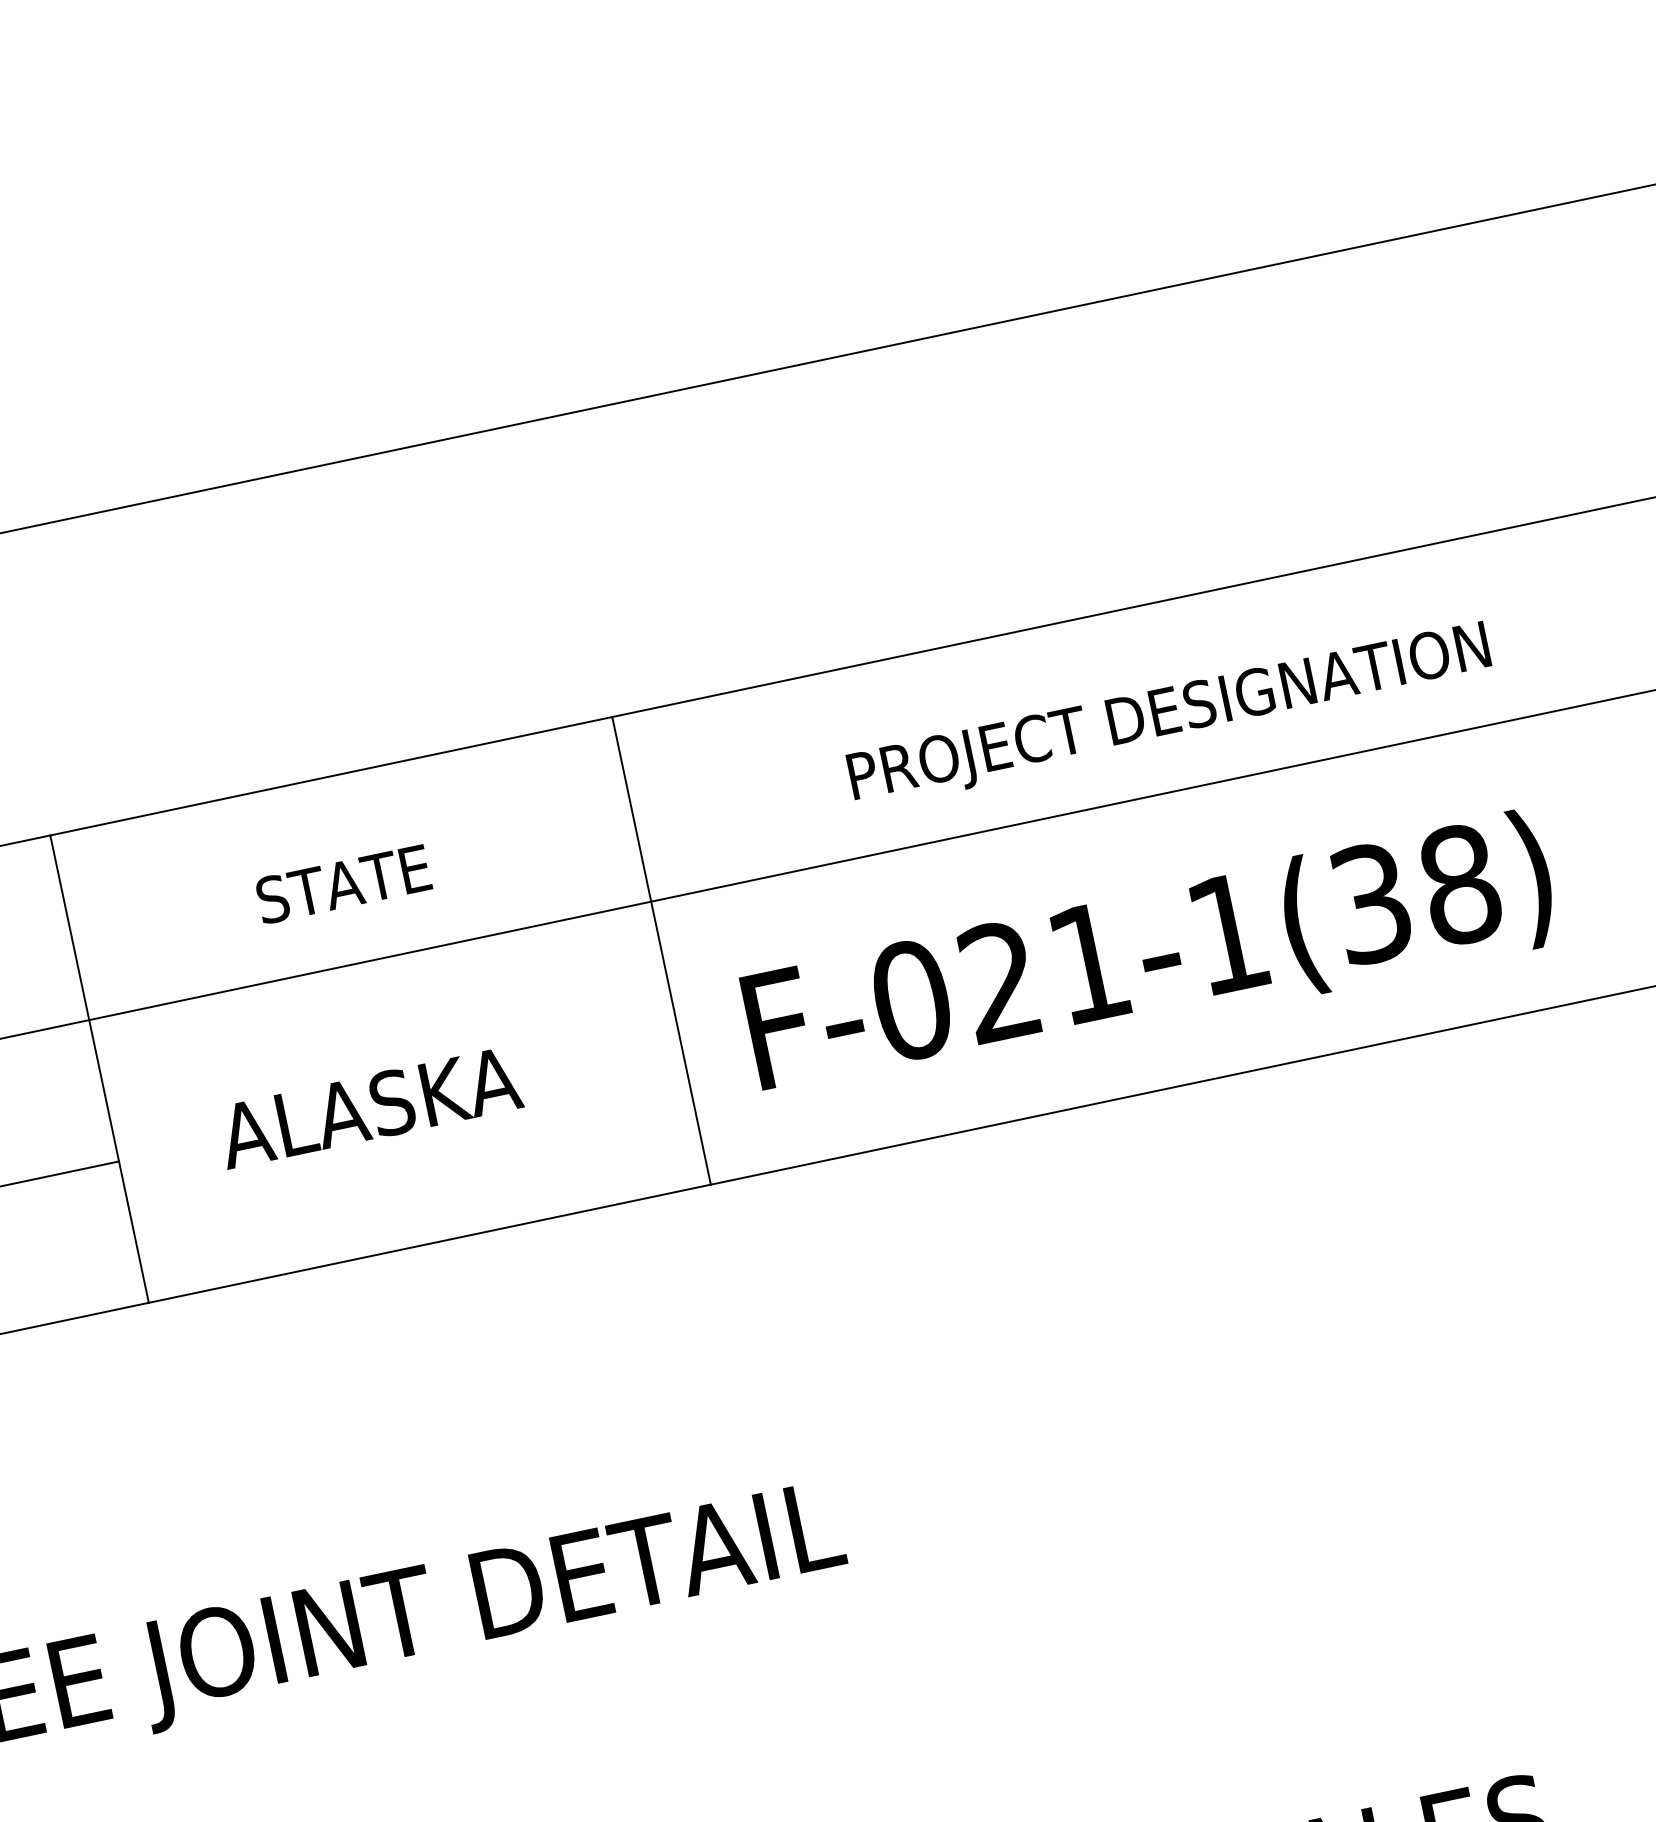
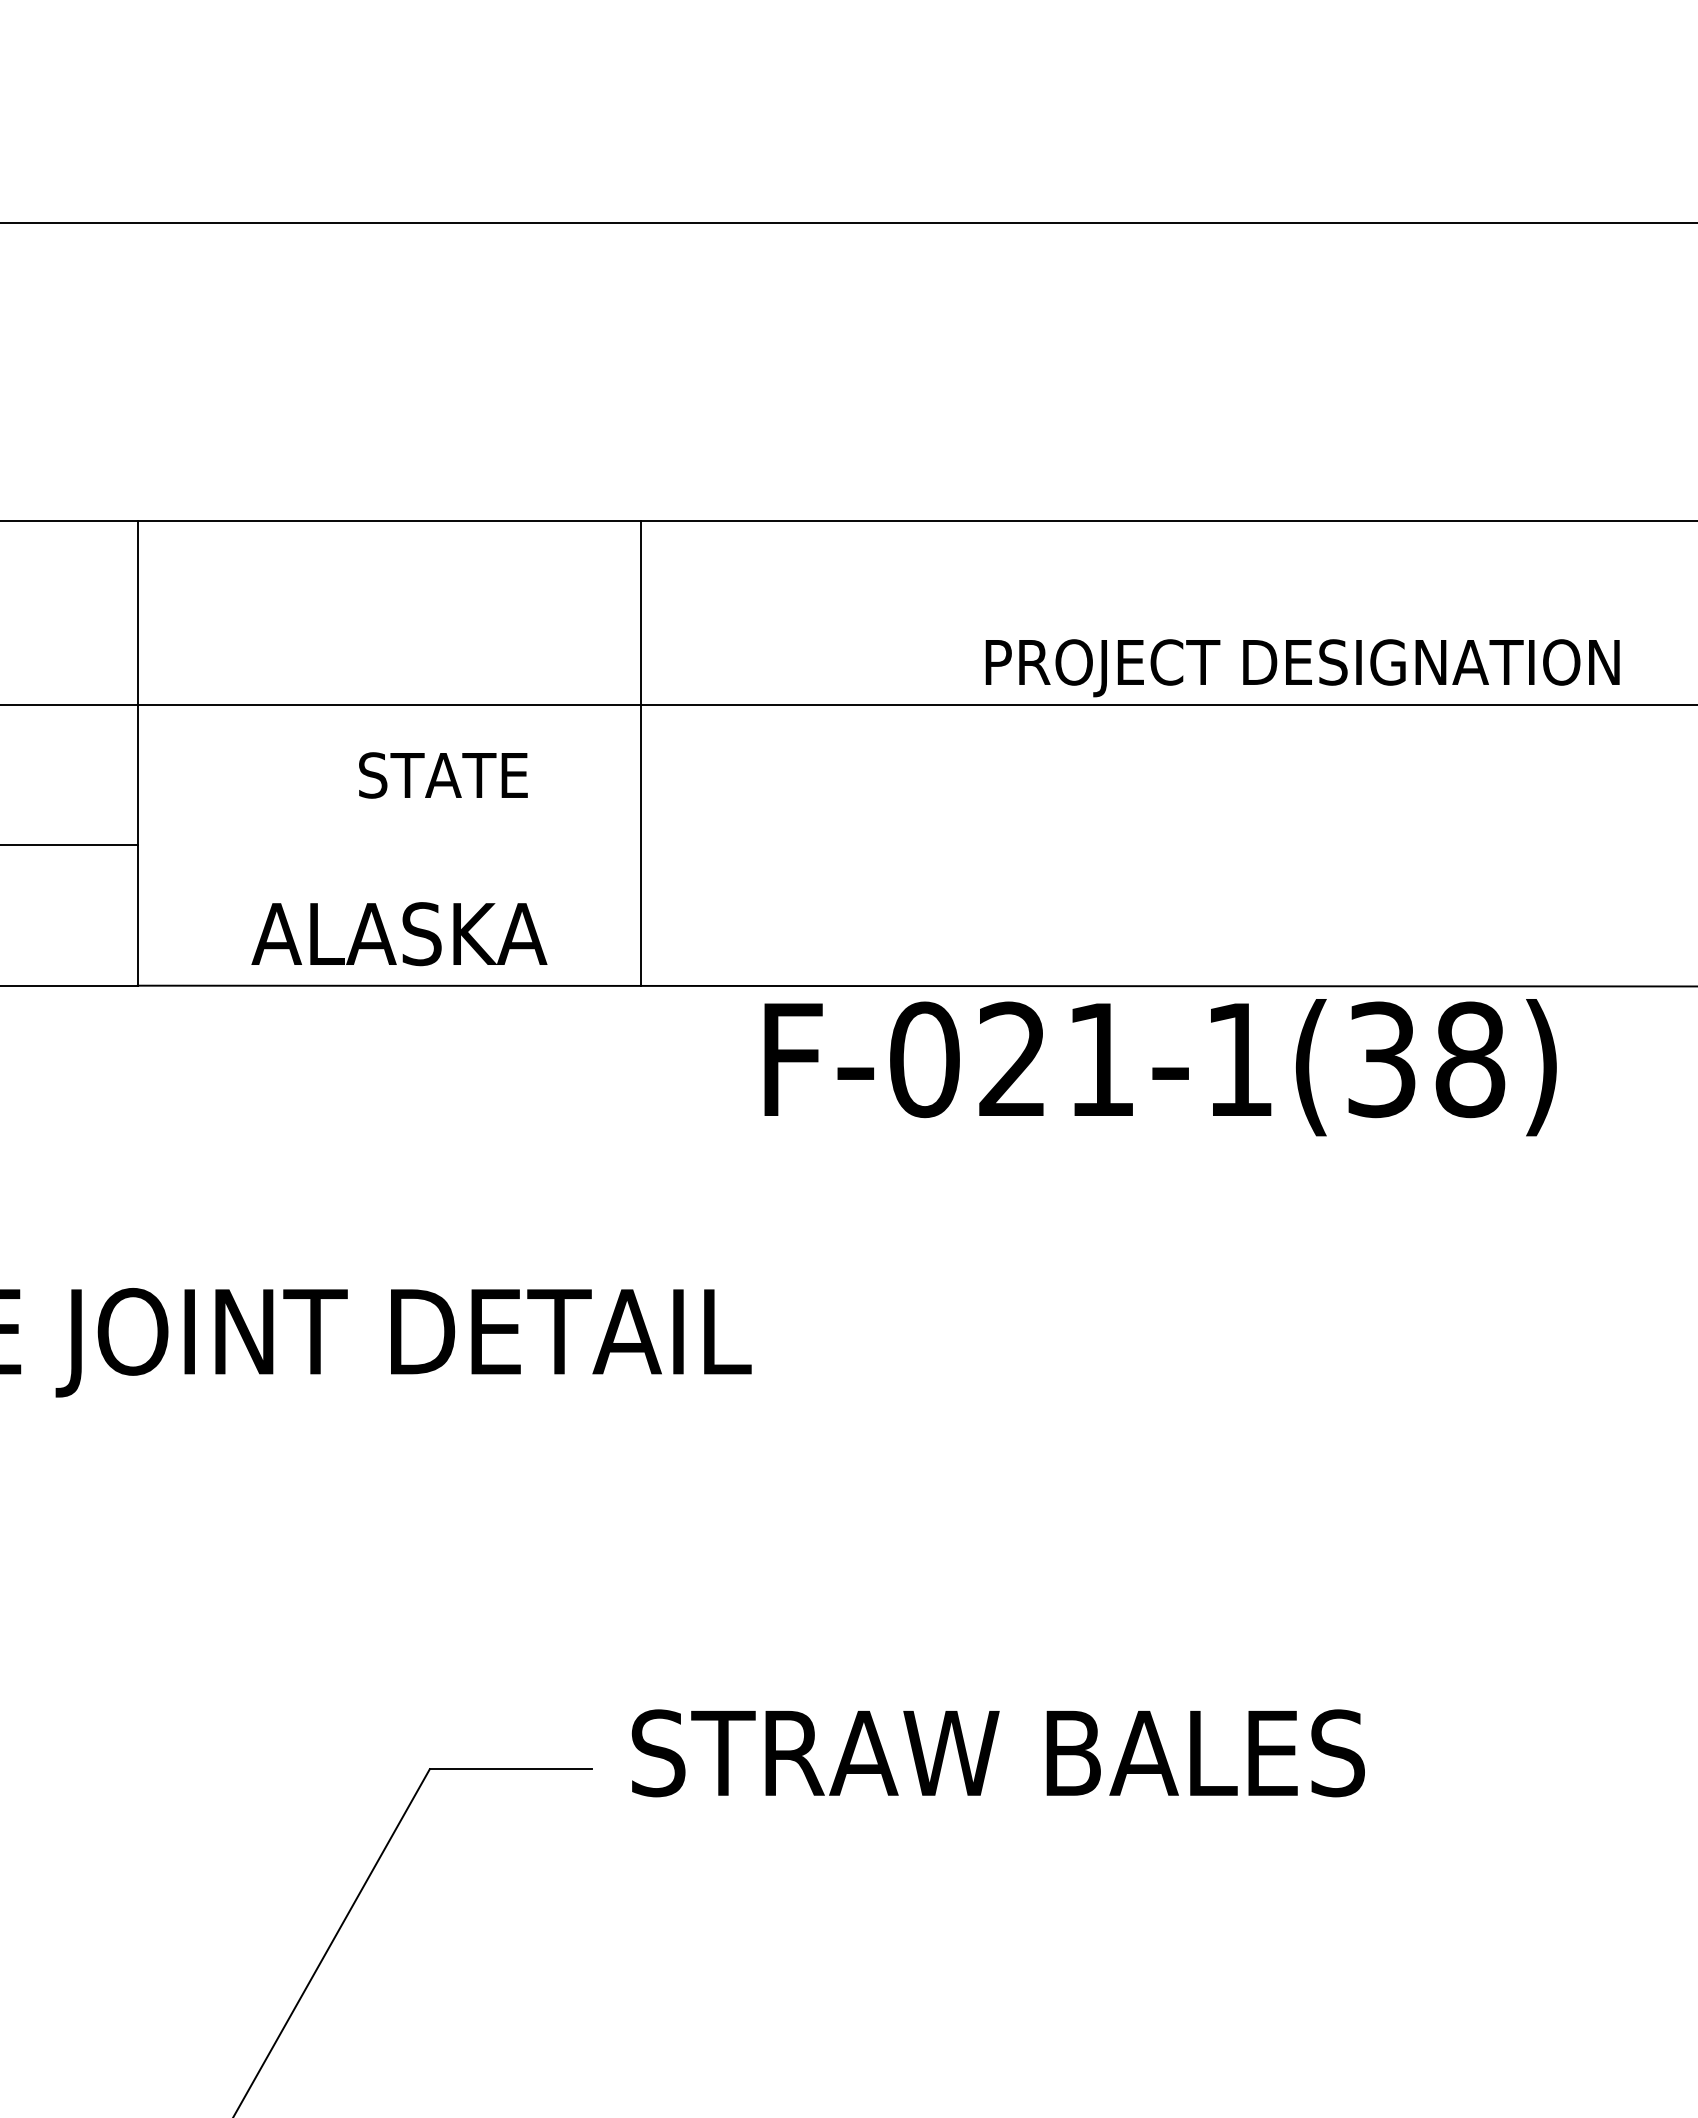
text: (1169, 716) -> (1302, 668), moved
text: (343, 884) -> (443, 775), moved
line: (661, 950) -> (640, 753), moved
text: (1150, 958) -> (1160, 1067), moved
text: (369, 1107) -> (399, 934), moved

